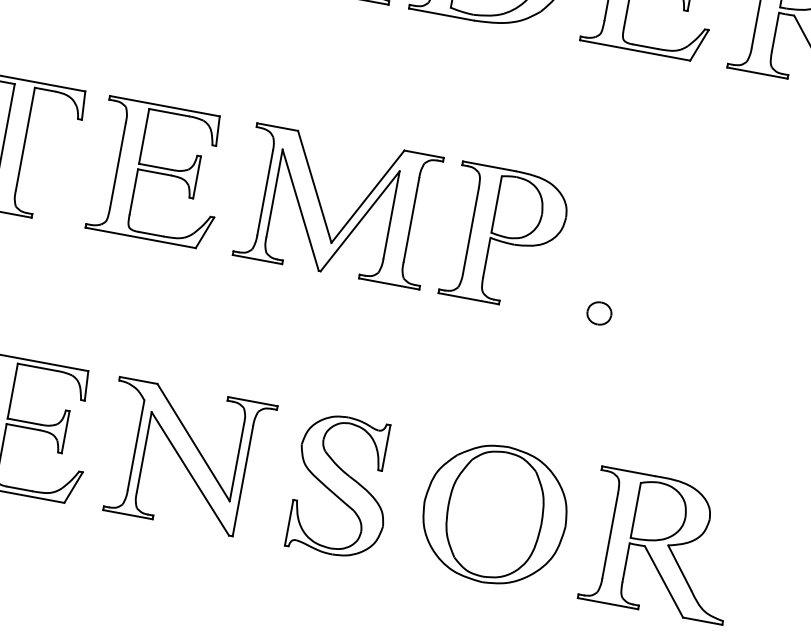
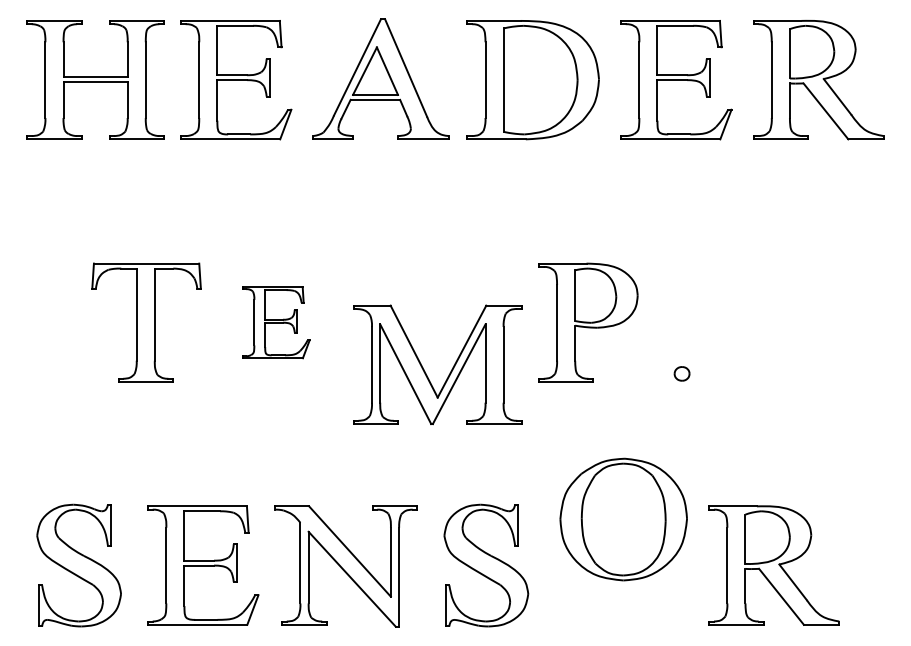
part: (159, 172) -> (276, 322), size x0.6
part: (323, 211) -> (425, 371), moved
part: (598, 312) -> (681, 373), size x0.7
part: (494, 514) -> (623, 519), moved

